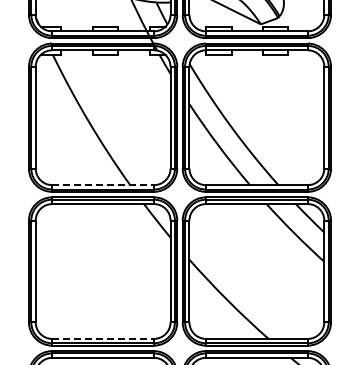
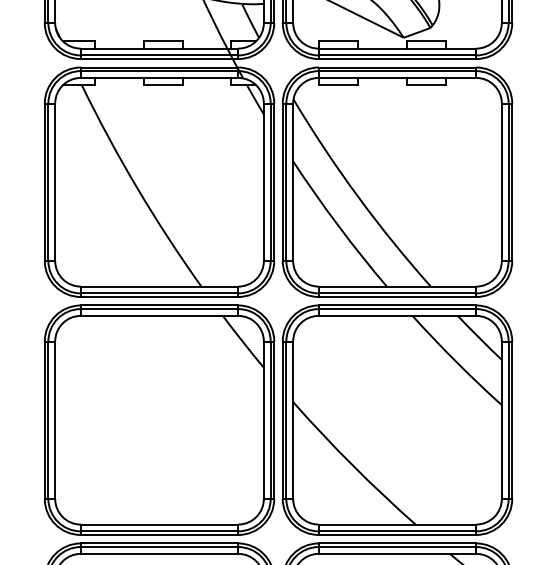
line: (103, 185) -> (160, 287), dashed -> solid
line: (103, 338) -> (160, 523), dashed -> solid

